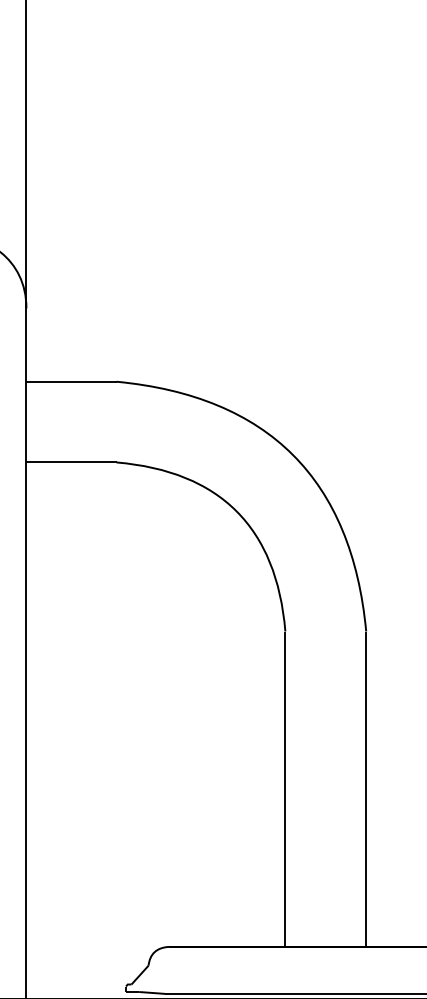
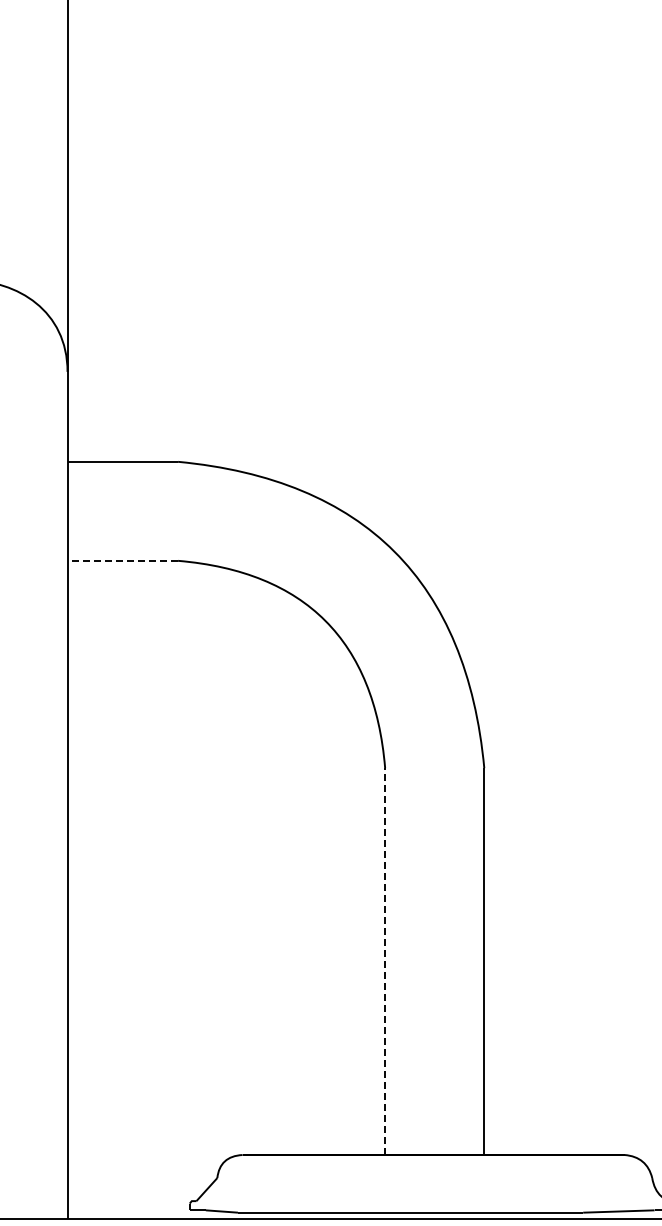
line: (71, 462) -> (122, 560), solid -> dashed
line: (285, 789) -> (385, 961), solid -> dashed

